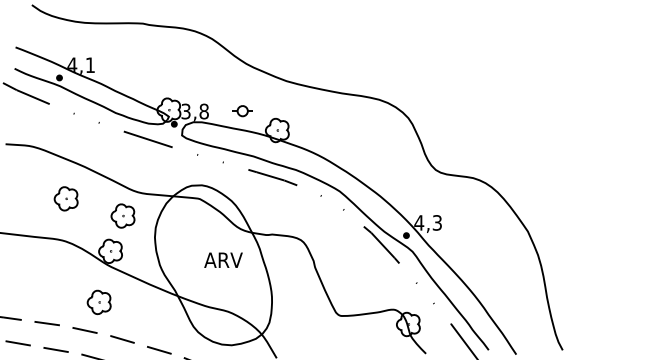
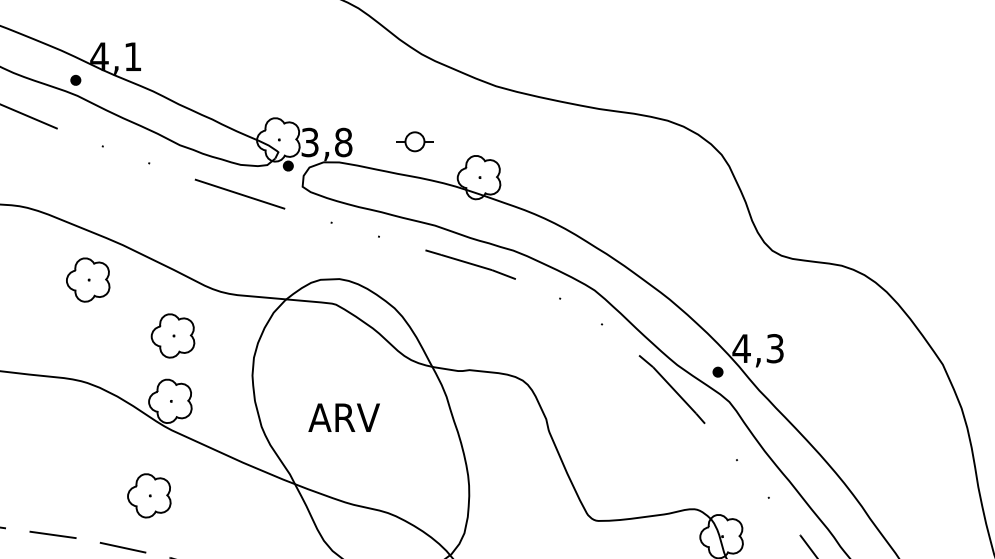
part: (65, 198) -> (86, 279), moved
part: (122, 215) -> (172, 334), moved
text: (223, 259) -> (344, 416), moved

